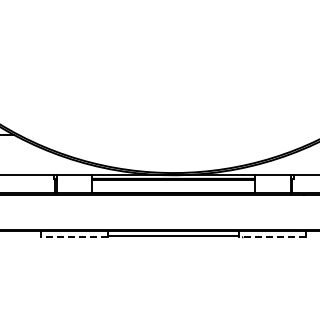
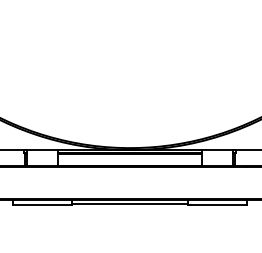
line: (74, 237) -> (42, 205), dashed -> solid
line: (272, 237) -> (217, 205), dashed -> solid

